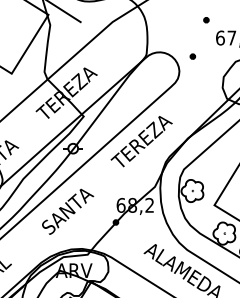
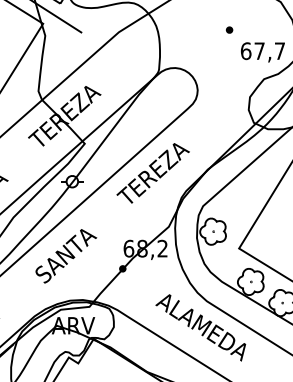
part: (192, 56) -> (213, 72), removed

